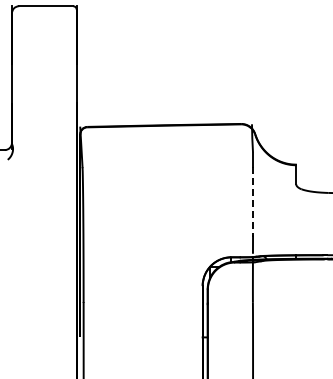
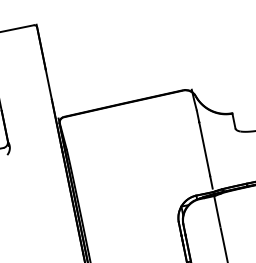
line: (253, 202) -> (205, 149), dashed -> solid

